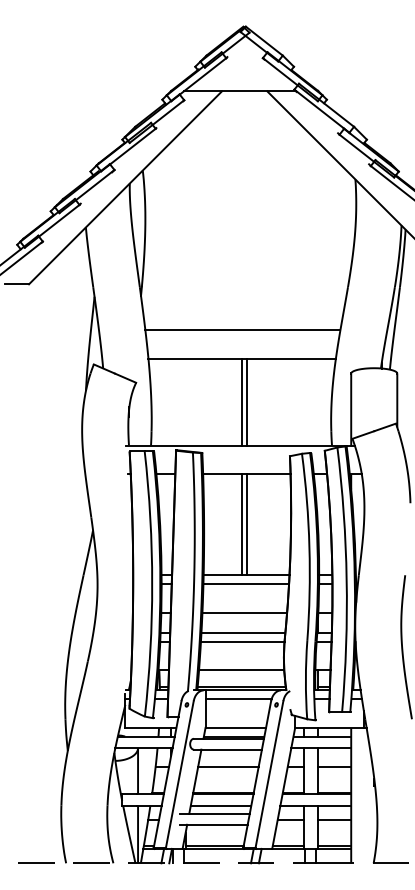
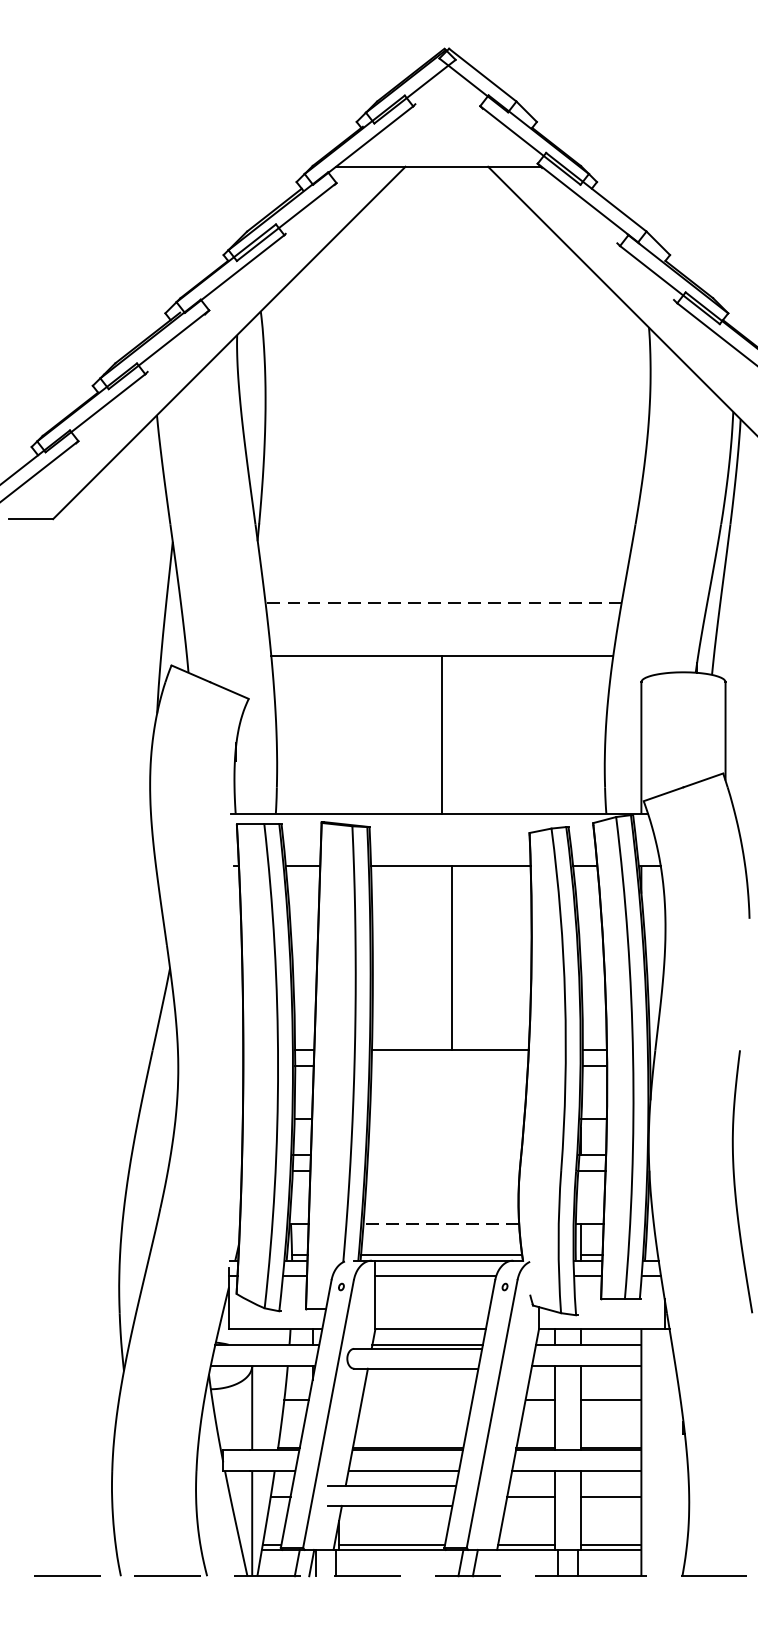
line: (242, 330) -> (442, 603), solid -> dashed
line: (247, 402) -> (452, 734), removed
line: (242, 524) -> (442, 957), removed
line: (246, 583) -> (450, 1065), removed
line: (244, 612) -> (446, 1118), removed
line: (243, 632) -> (444, 1154), removed
line: (242, 641) -> (442, 1171), removed
line: (241, 670) -> (441, 1224), solid -> dashed
line: (228, 766) -> (417, 1399), removed

